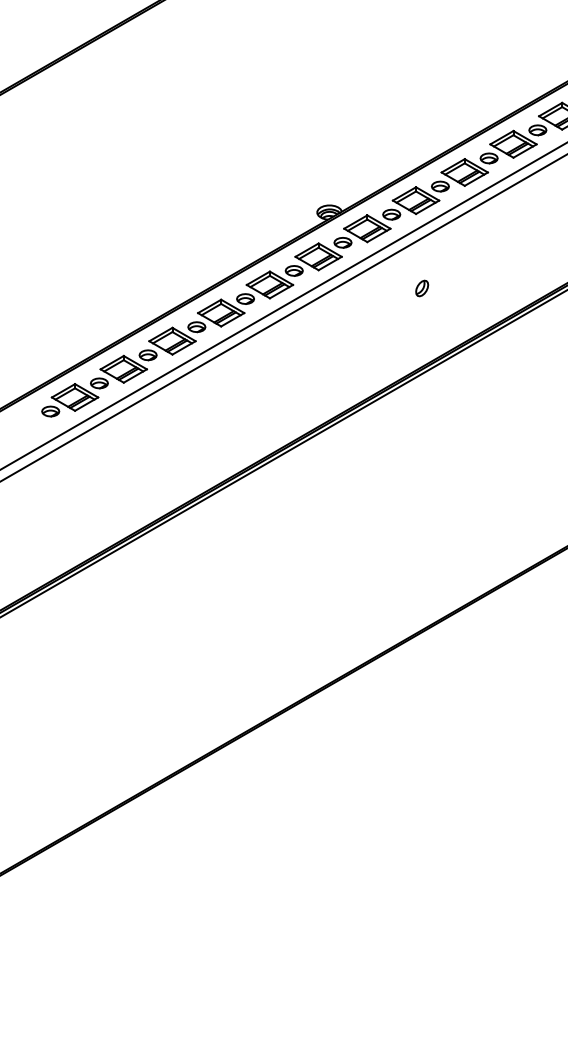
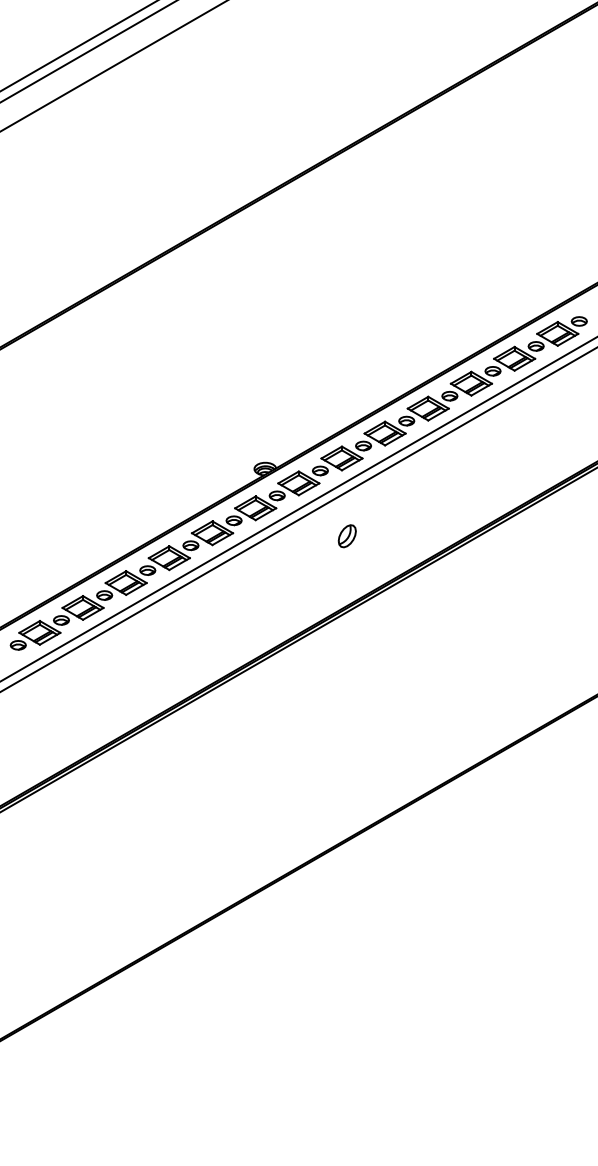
part: (422, 288) -> (347, 536), size x1.6

